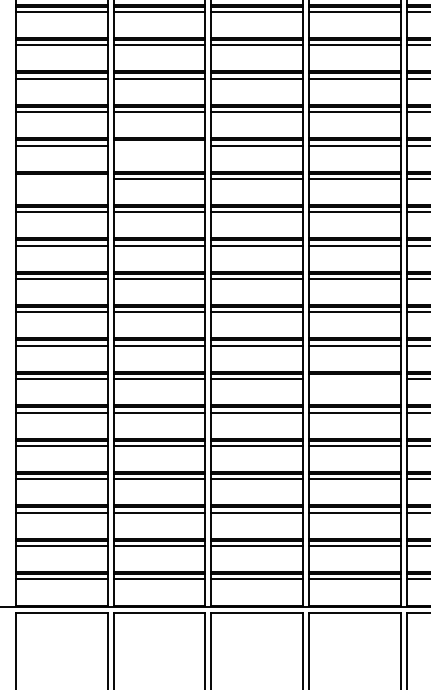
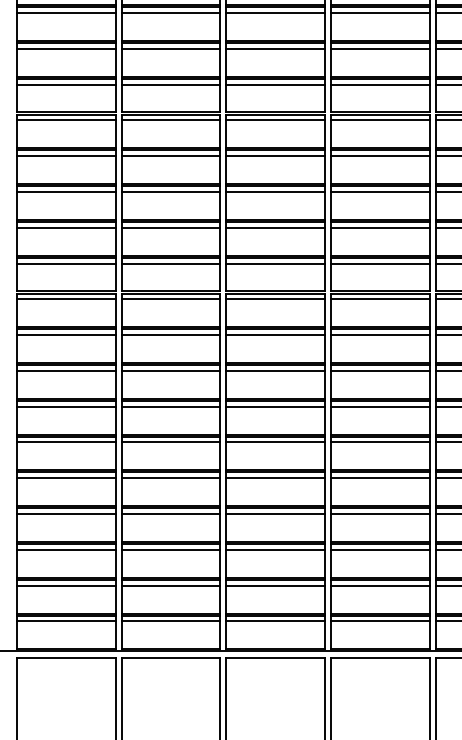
line: (159, 145) -> (170, 156), added
line: (61, 178) -> (65, 191), added
line: (354, 379) -> (380, 406), added

